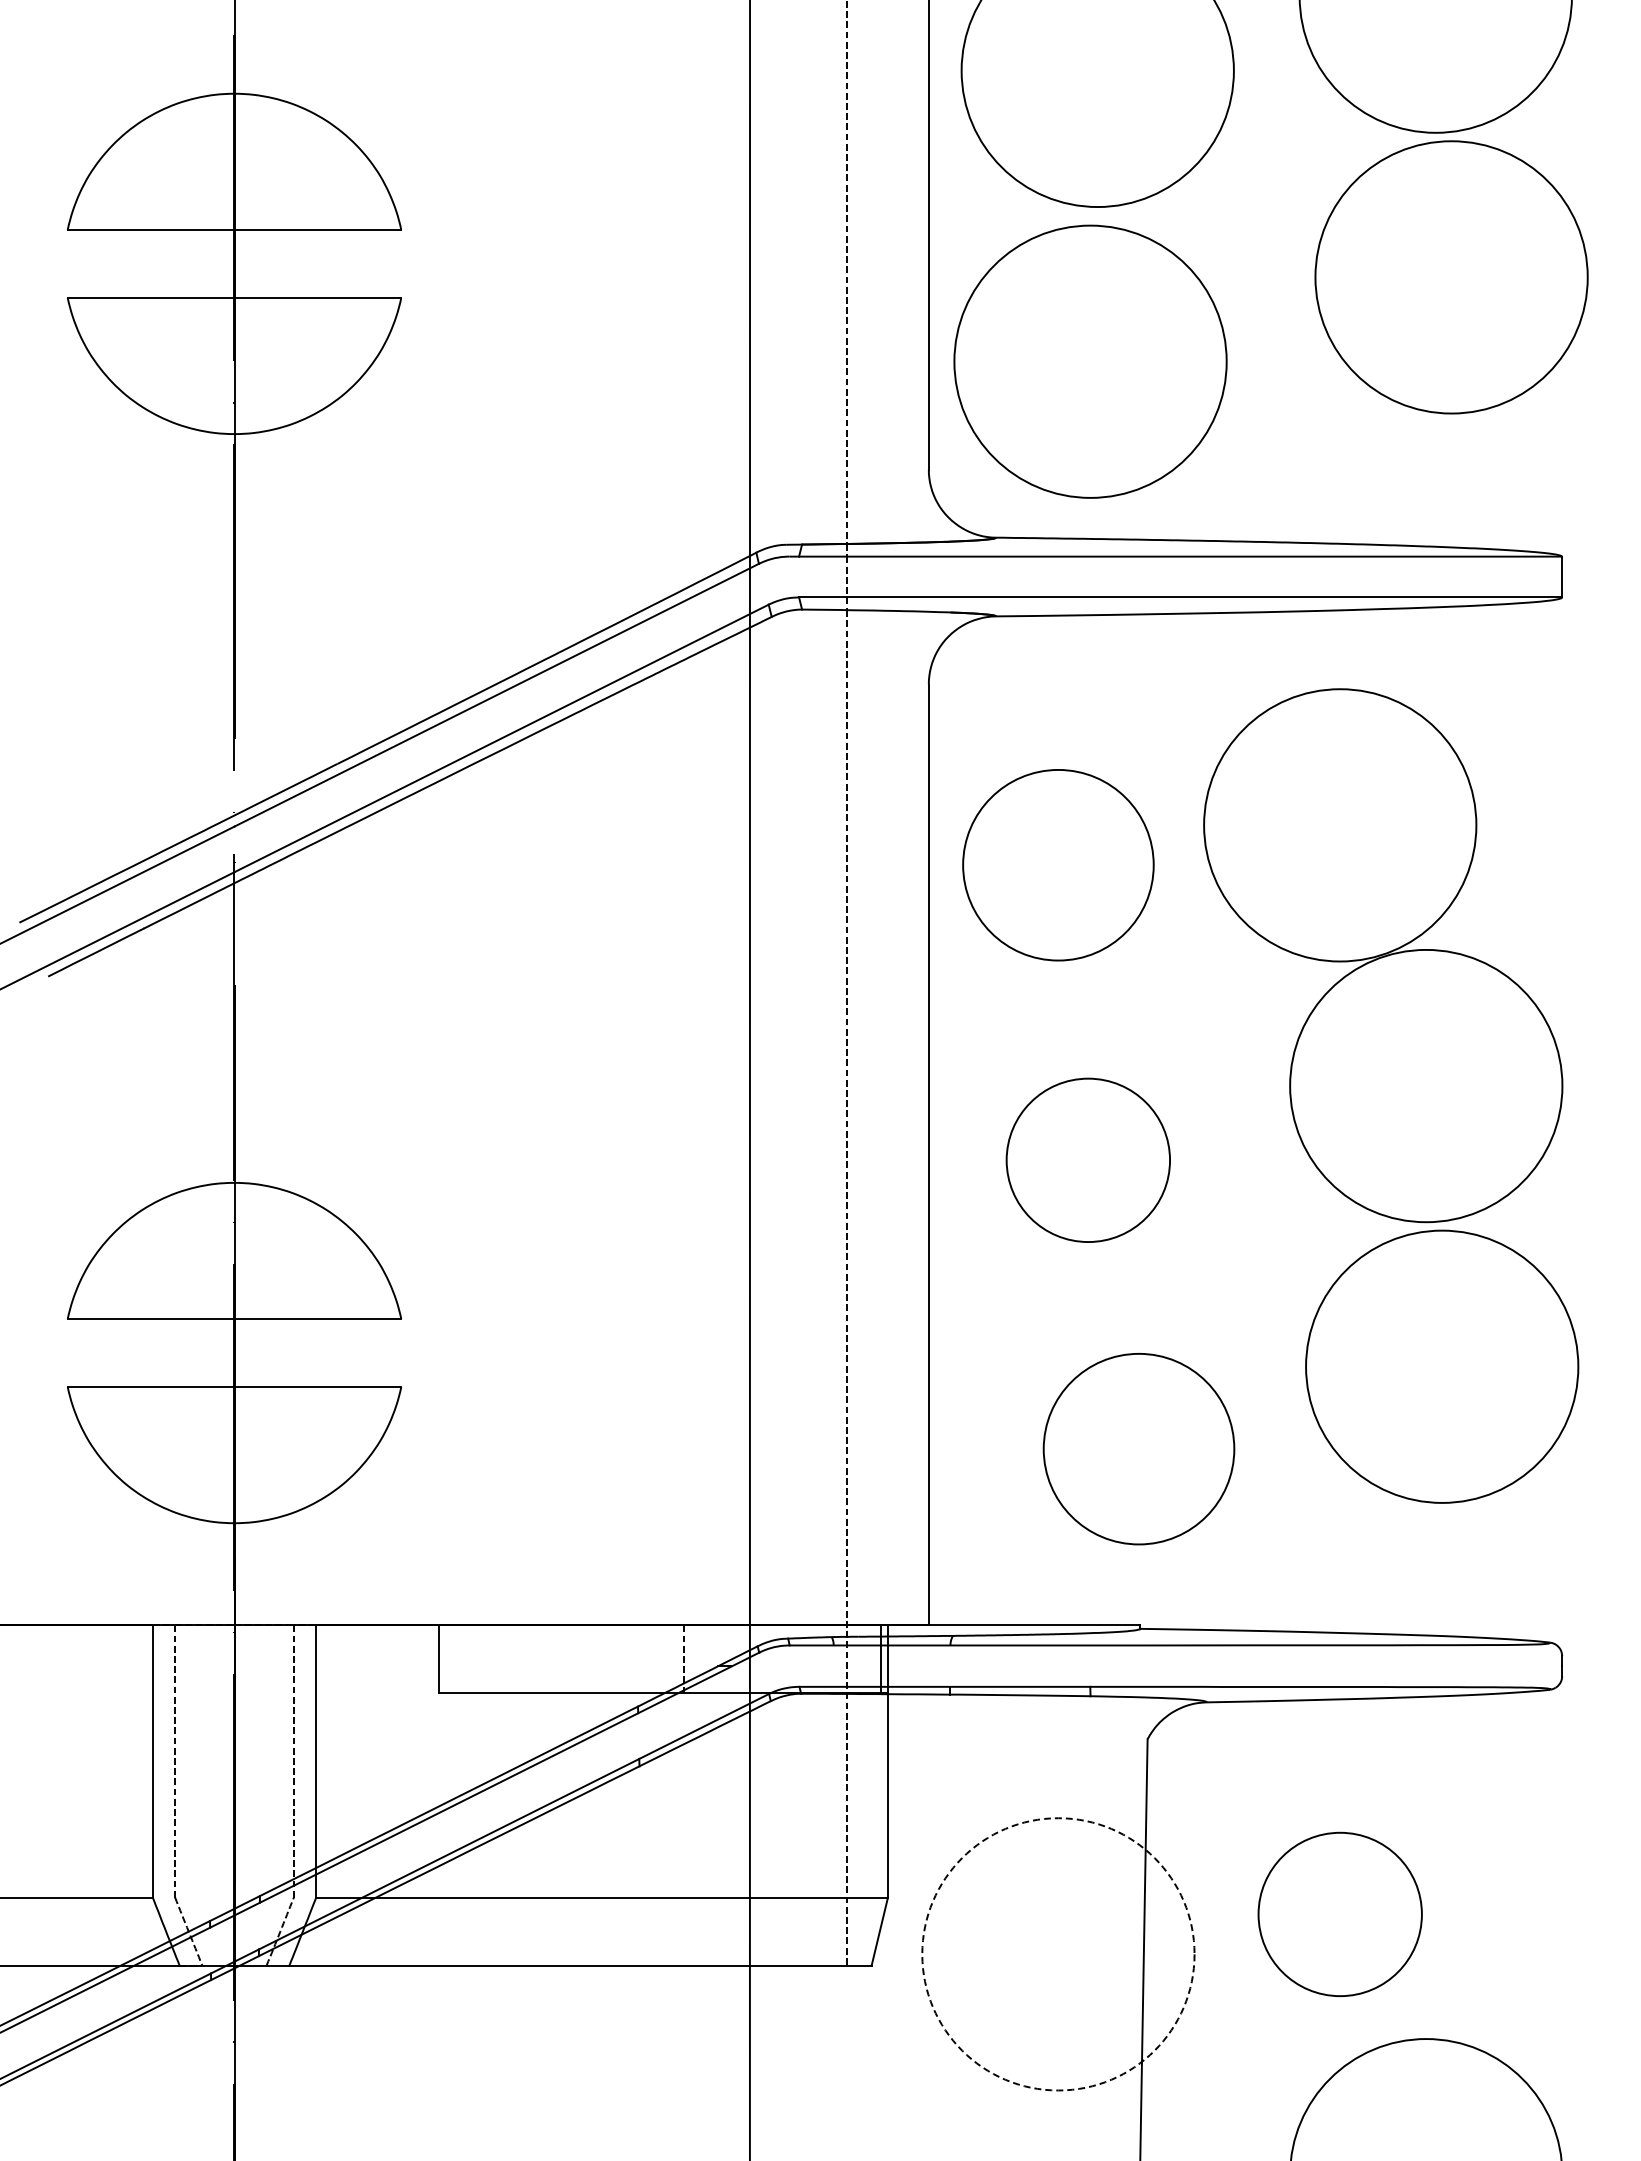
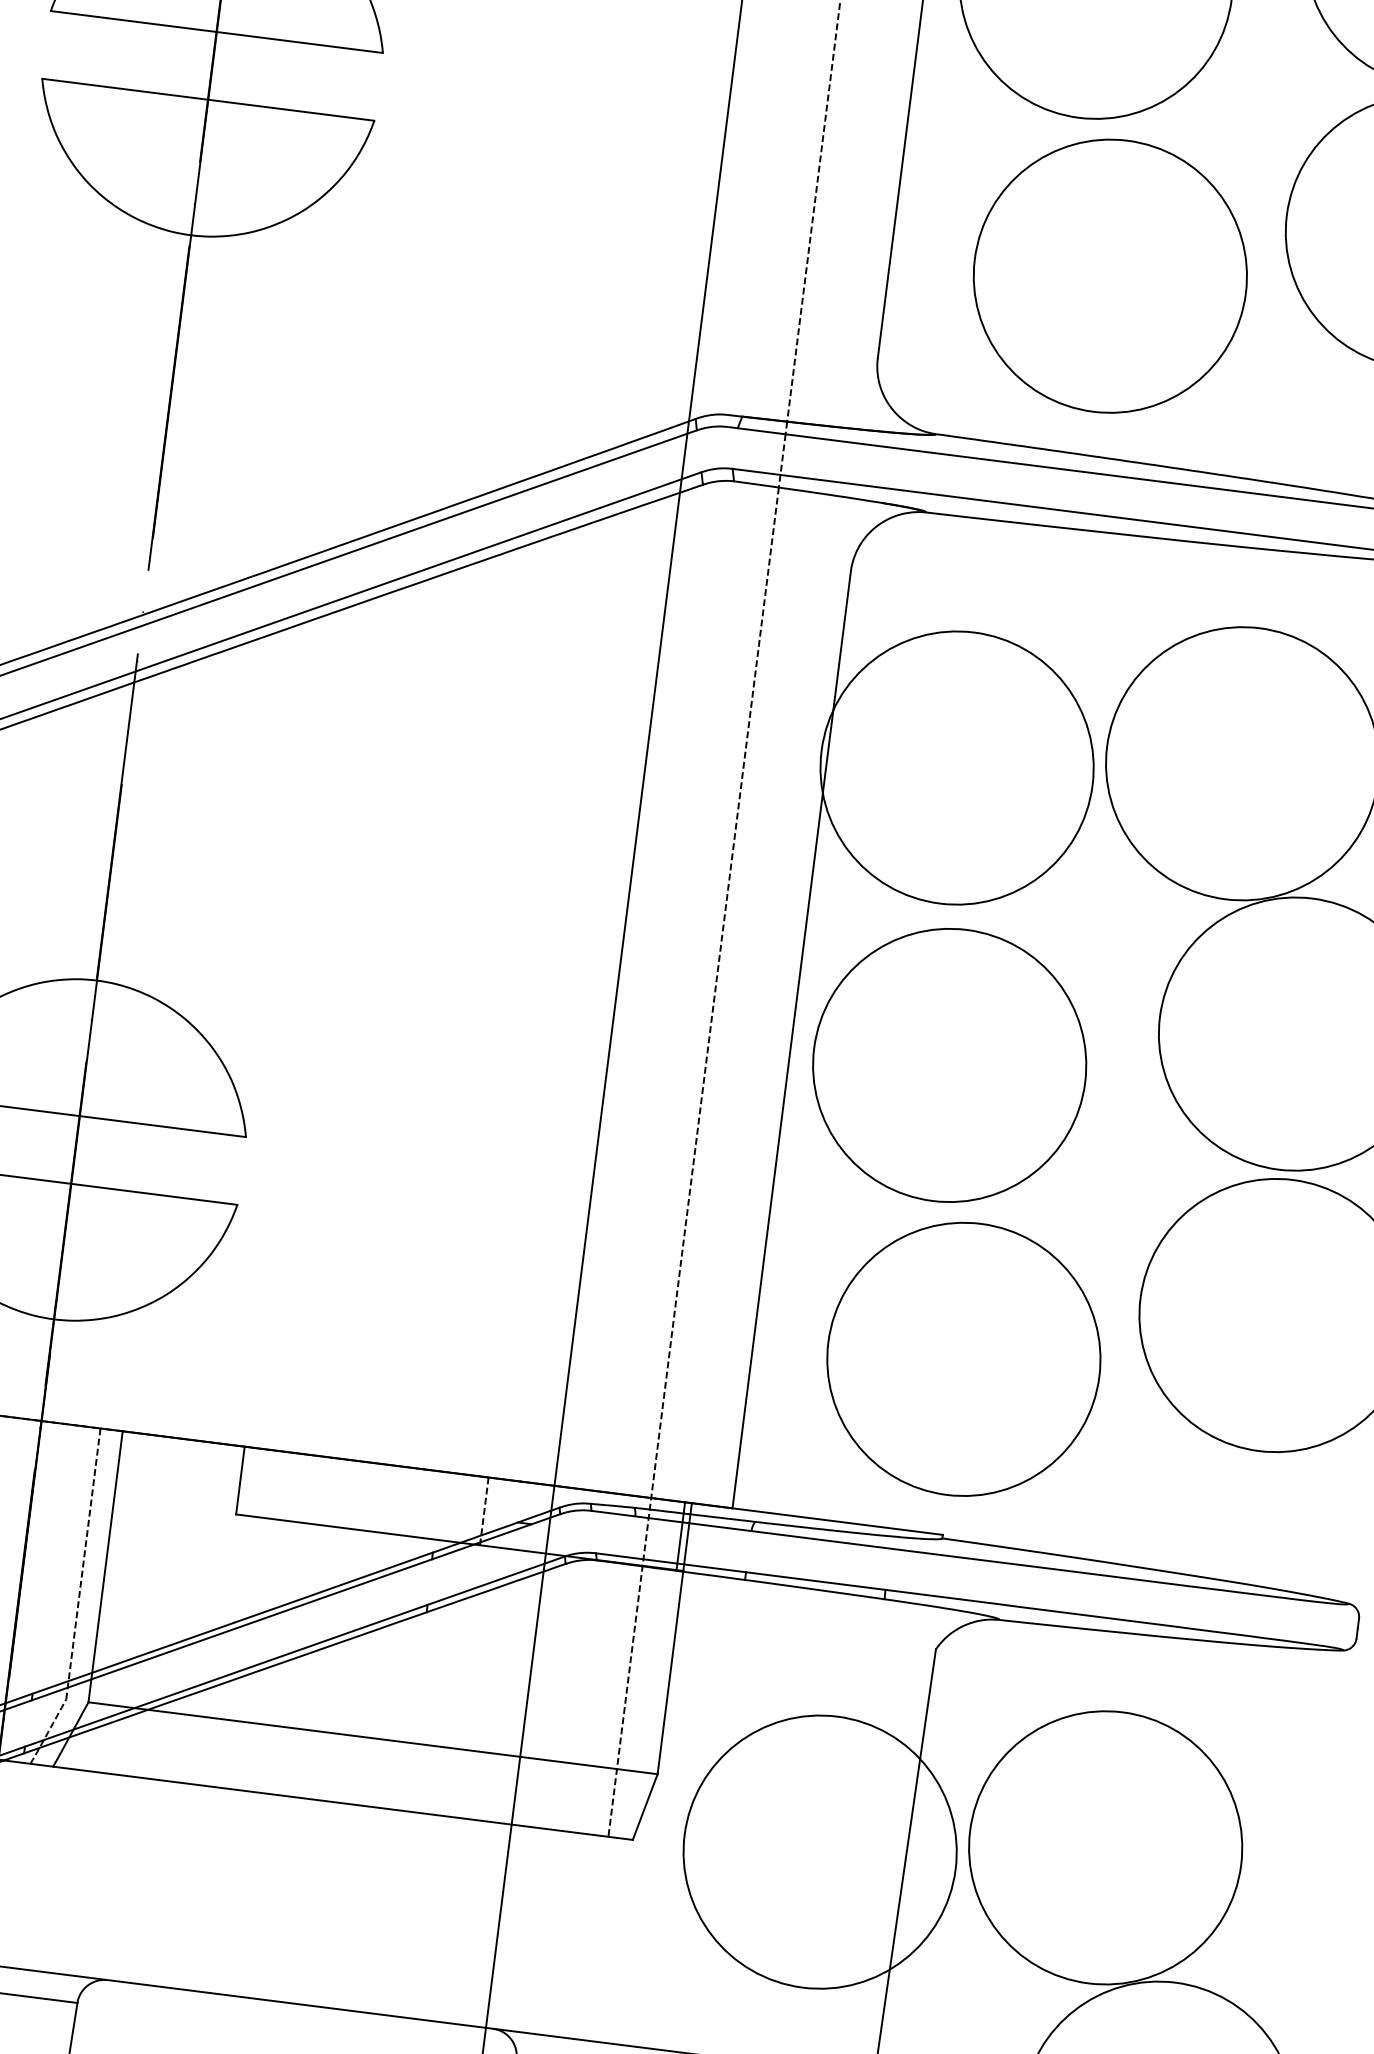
circle: (1090, 361) -> (1110, 275), moved
circle: (1058, 865) -> (957, 768), size x1.43
circle: (1088, 1160) -> (949, 1065), size x1.67
circle: (1138, 1449) -> (963, 1359), size x1.43
circle: (1340, 1914) -> (1105, 1847), size x1.67
circle: (1058, 1954) -> (820, 1852), dashed -> solid

